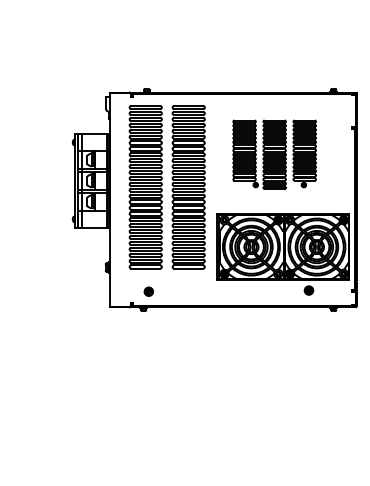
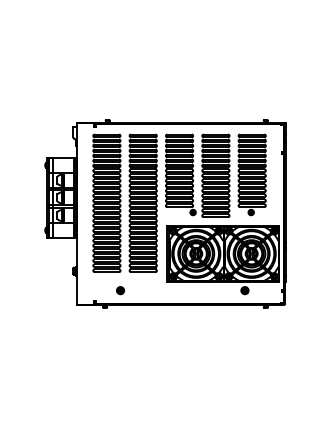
part: (274, 154) -> (215, 175), size x1.43
part: (148, 291) -> (120, 290), moved

